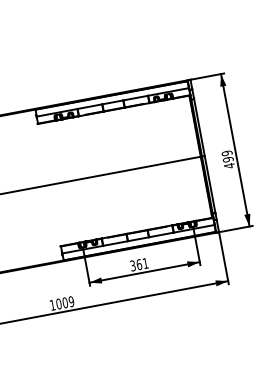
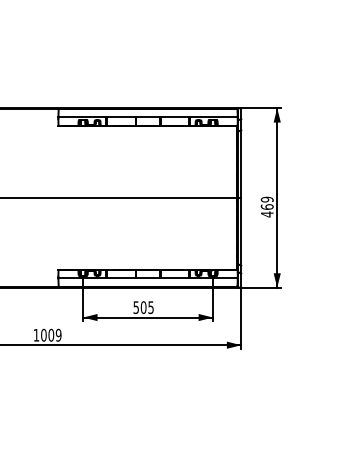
text: (227, 159) -> (266, 206), 499 -> 469
text: (139, 264) -> (143, 307), 361 -> 505

